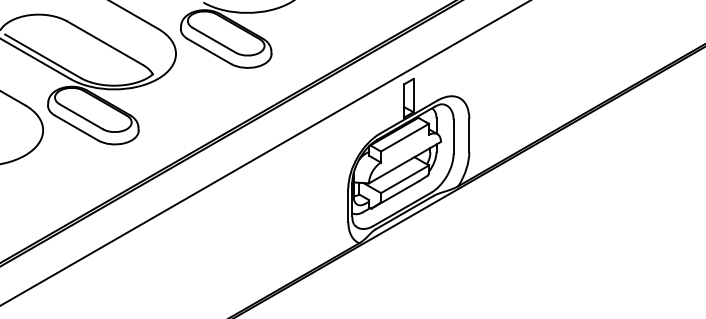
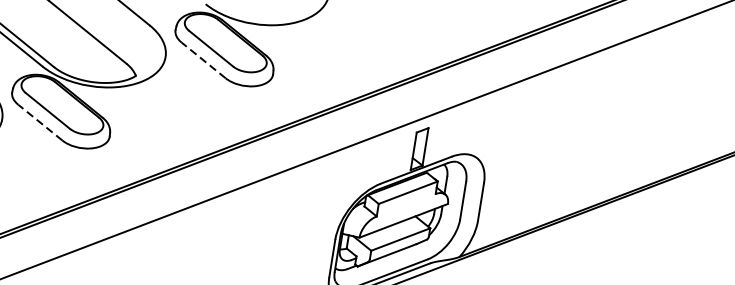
line: (209, 51) -> (203, 60), solid -> dashed
line: (76, 128) -> (40, 123), solid -> dashed

